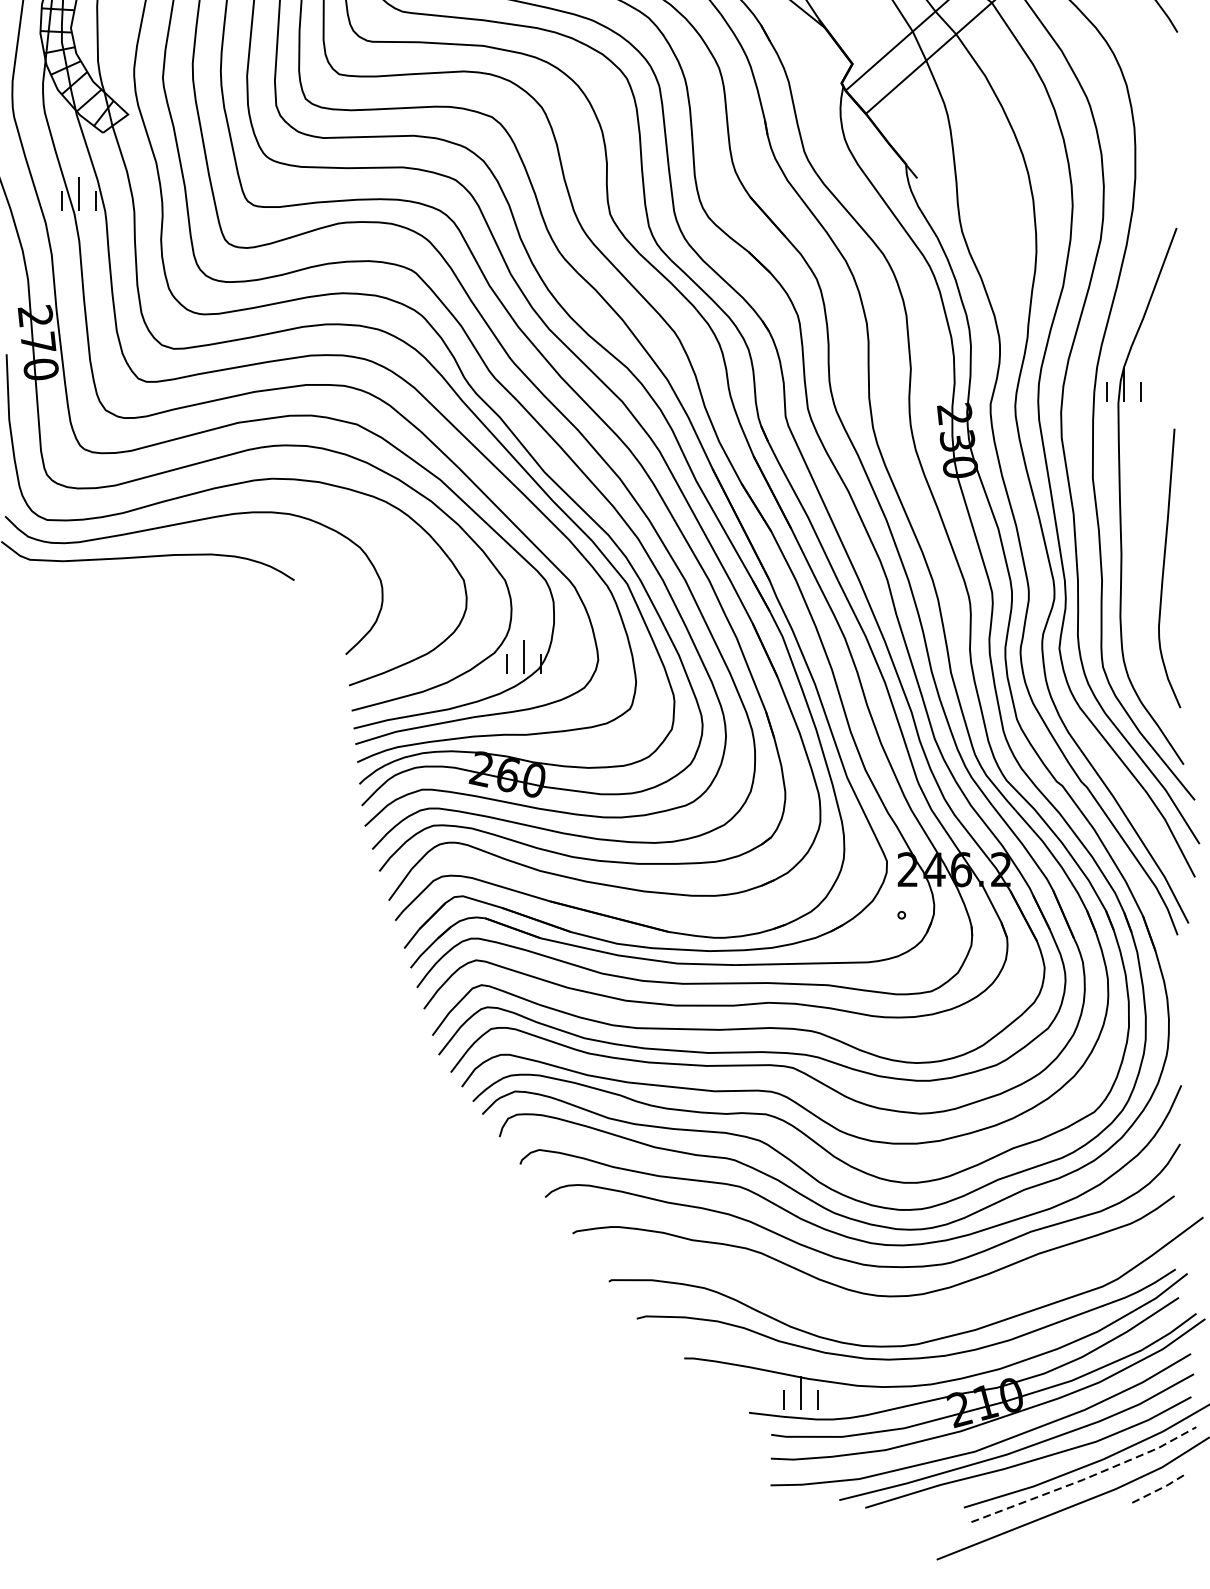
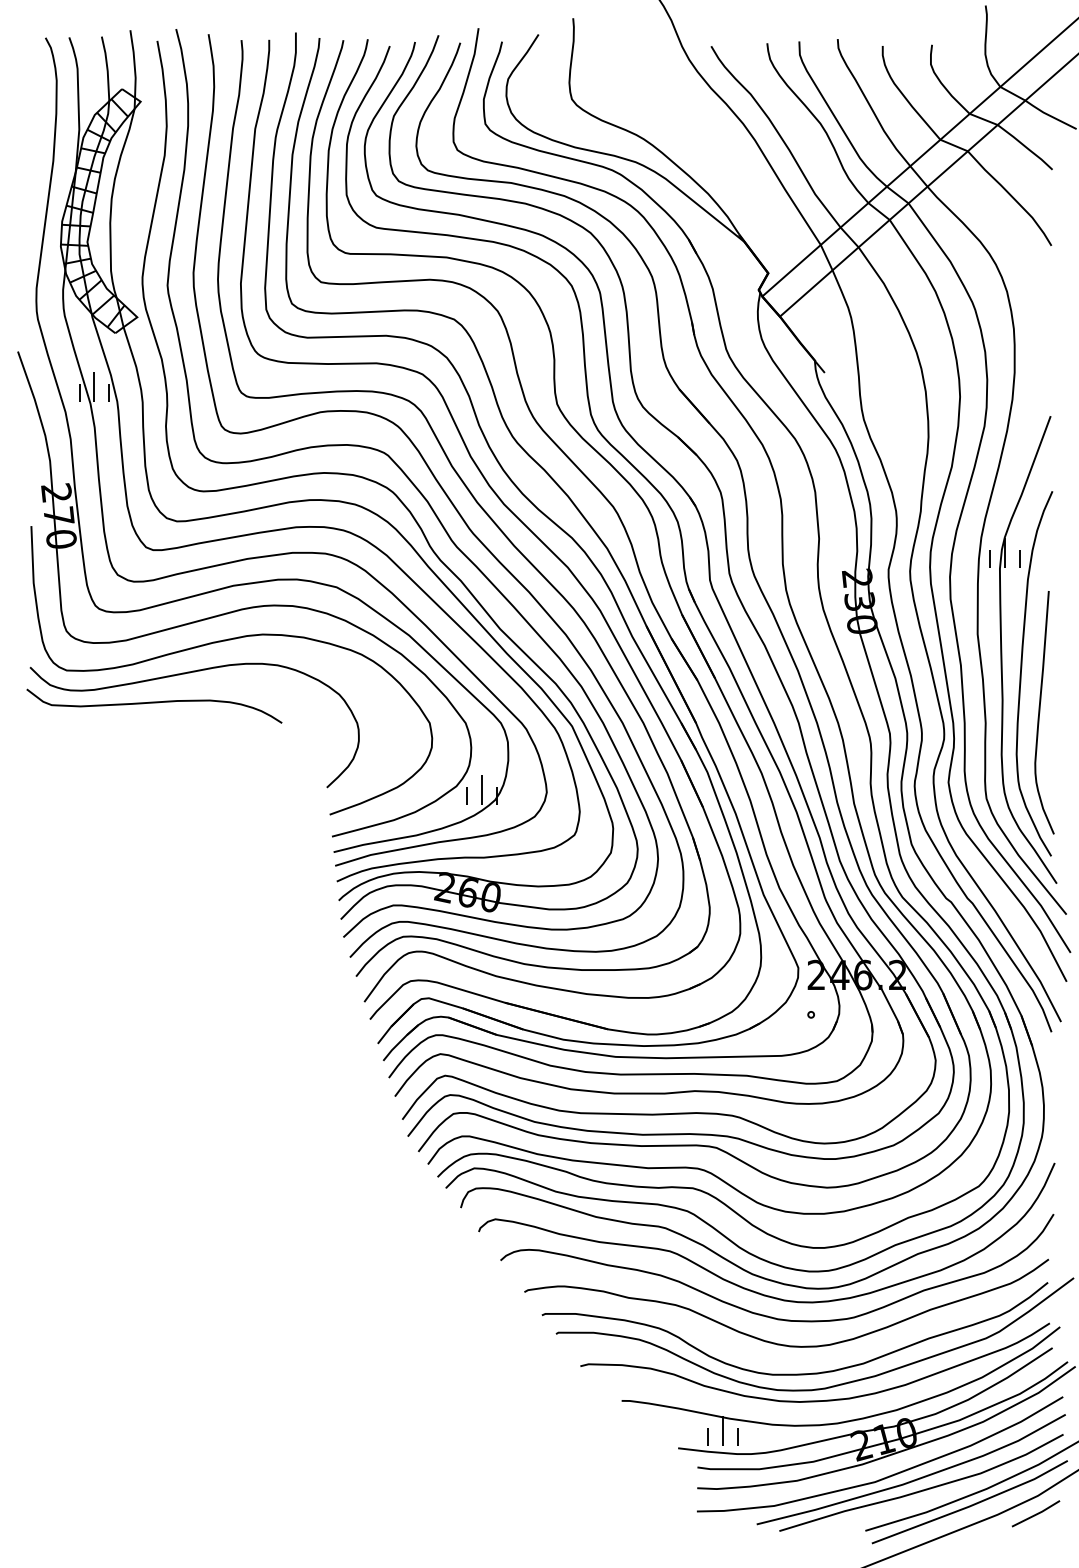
curve: (1144, 517) -> (1022, 668), added
curve: (882, 1326) -> (794, 1373), added
line: (1085, 1478) -> (971, 1505), dashed -> solid
line: (1160, 1488) -> (1036, 1514), dashed -> solid

